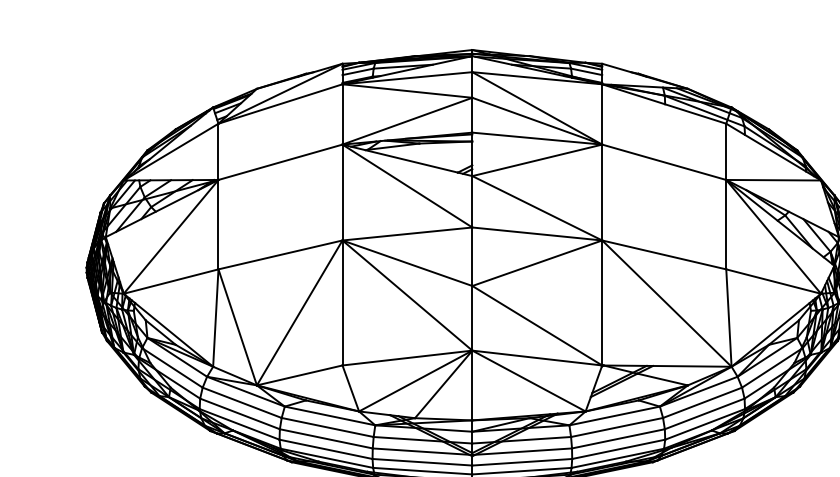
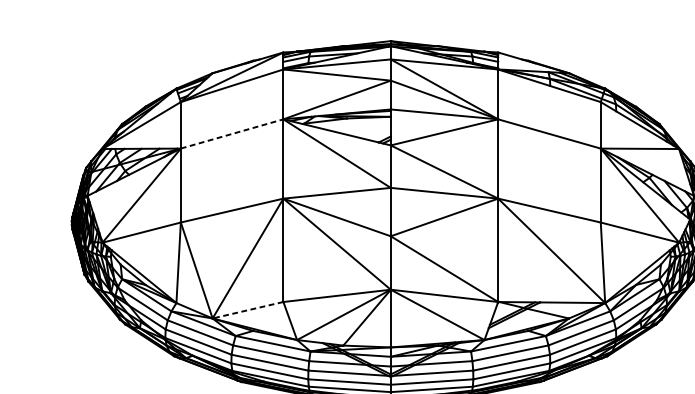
line: (280, 162) -> (232, 134), solid -> dashed
line: (299, 375) -> (247, 310), solid -> dashed

